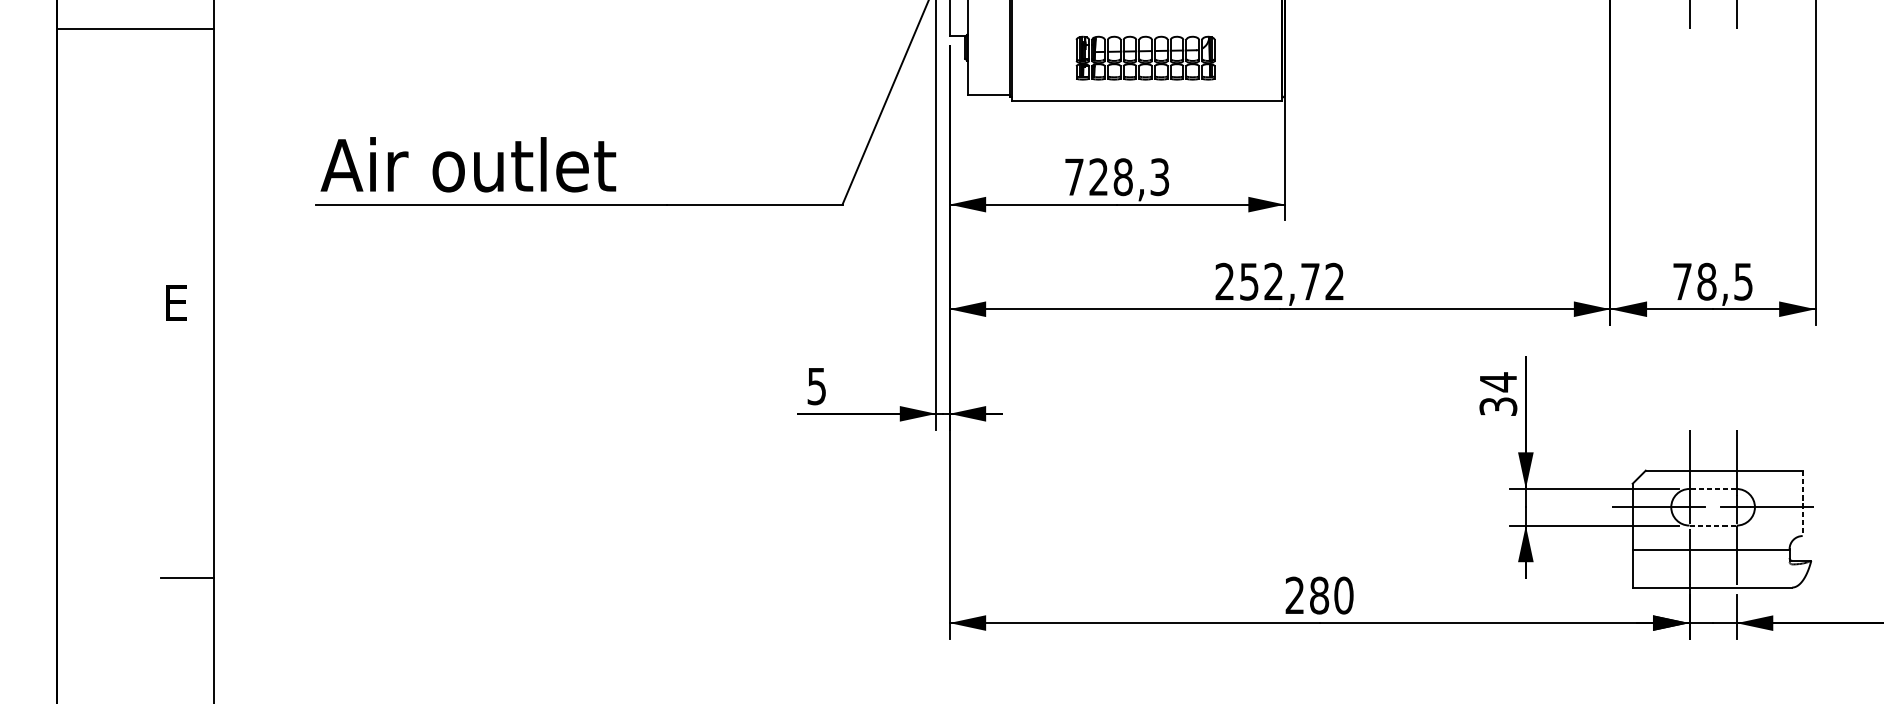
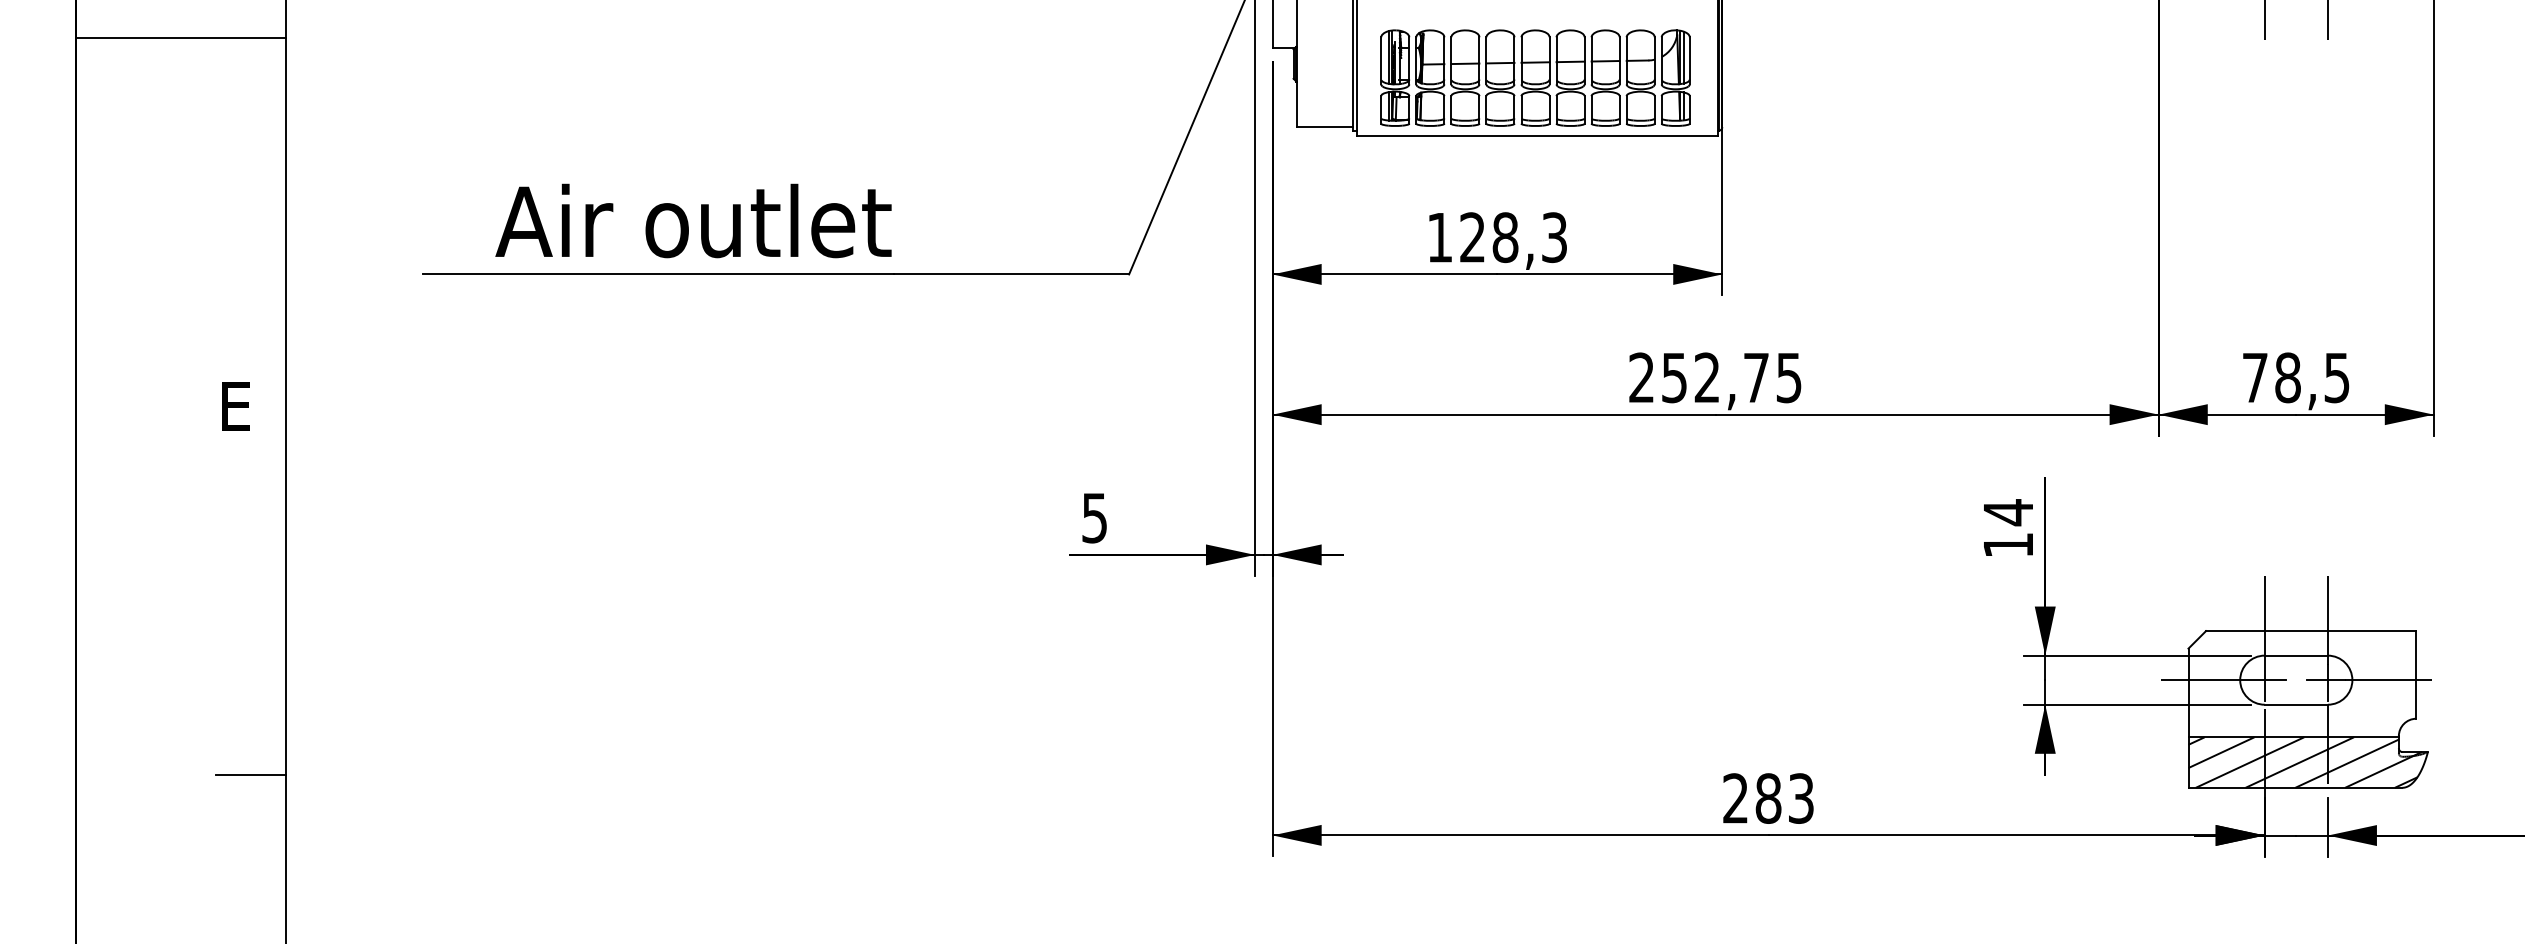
part: (1145, 57) -> (1535, 77), size x1.67
text: (468, 164) -> (693, 220), moved
text: (1074, 177) -> (1440, 237), 728,3 -> 128,3
text: (1334, 281) -> (1788, 377), 252,72 -> 252,75
text: (1498, 406) -> (2008, 545), 34 -> 14
line: (1713, 488) -> (2296, 655), dashed -> solid
line: (1802, 503) -> (2416, 674), dashed -> solid
line: (1713, 525) -> (2296, 704), dashed -> solid
hatch: (1719, 568) -> (2305, 762), added
text: (1344, 595) -> (1801, 798), 280 -> 283

